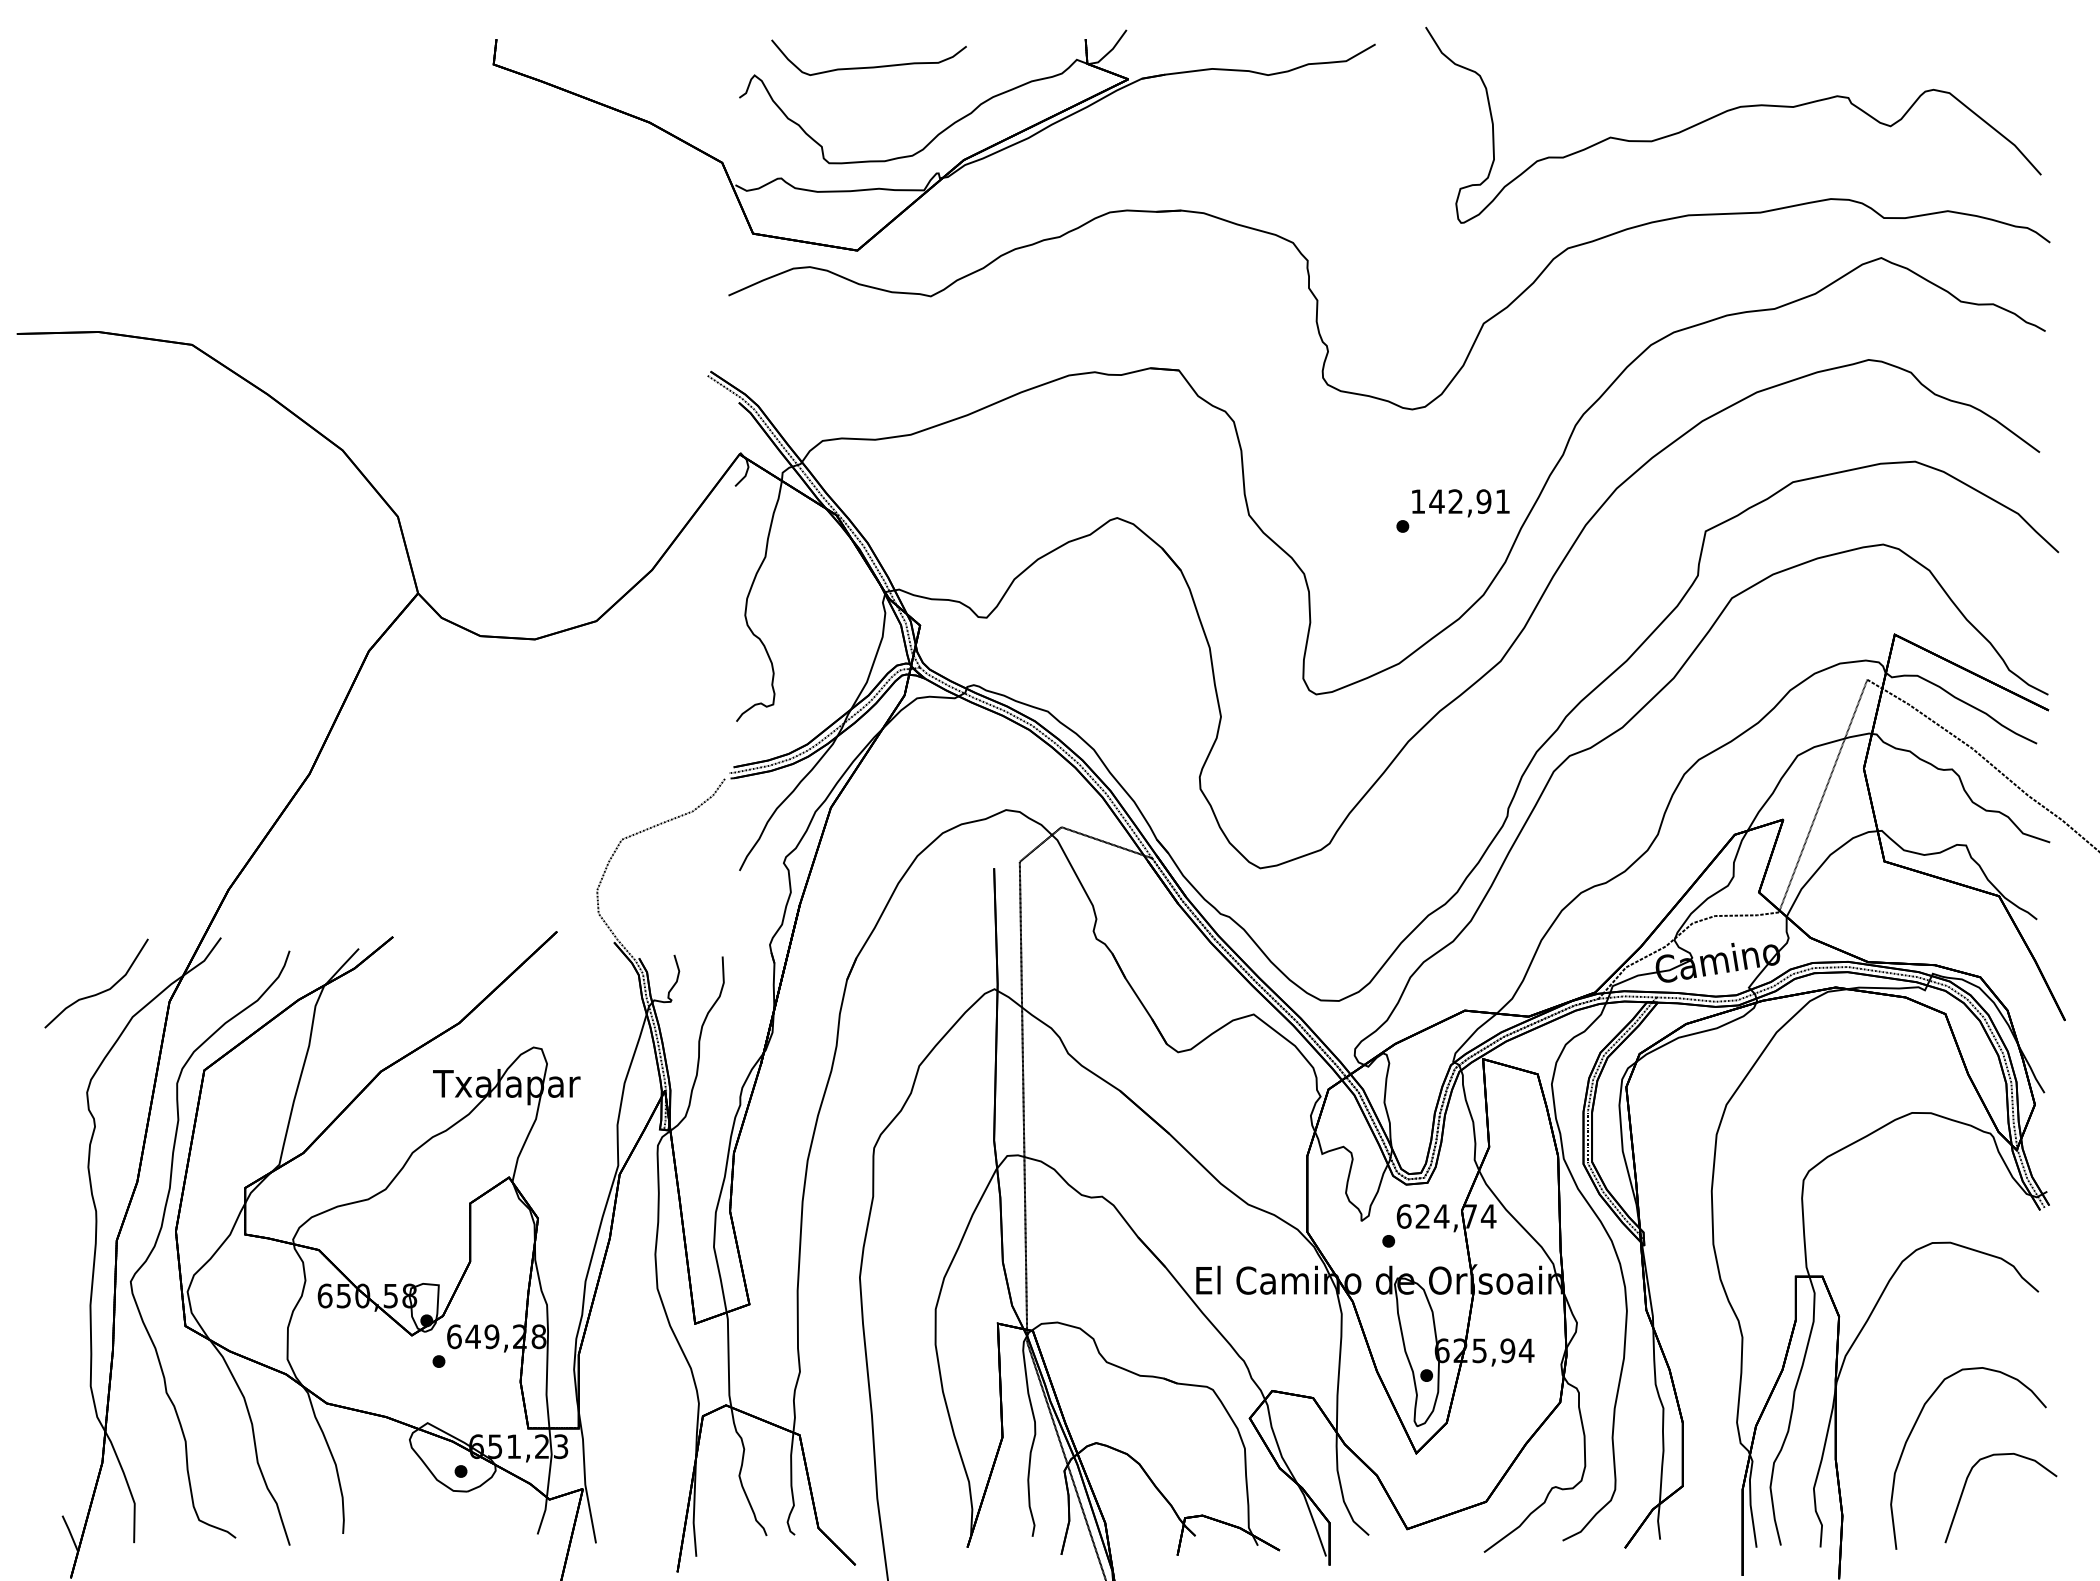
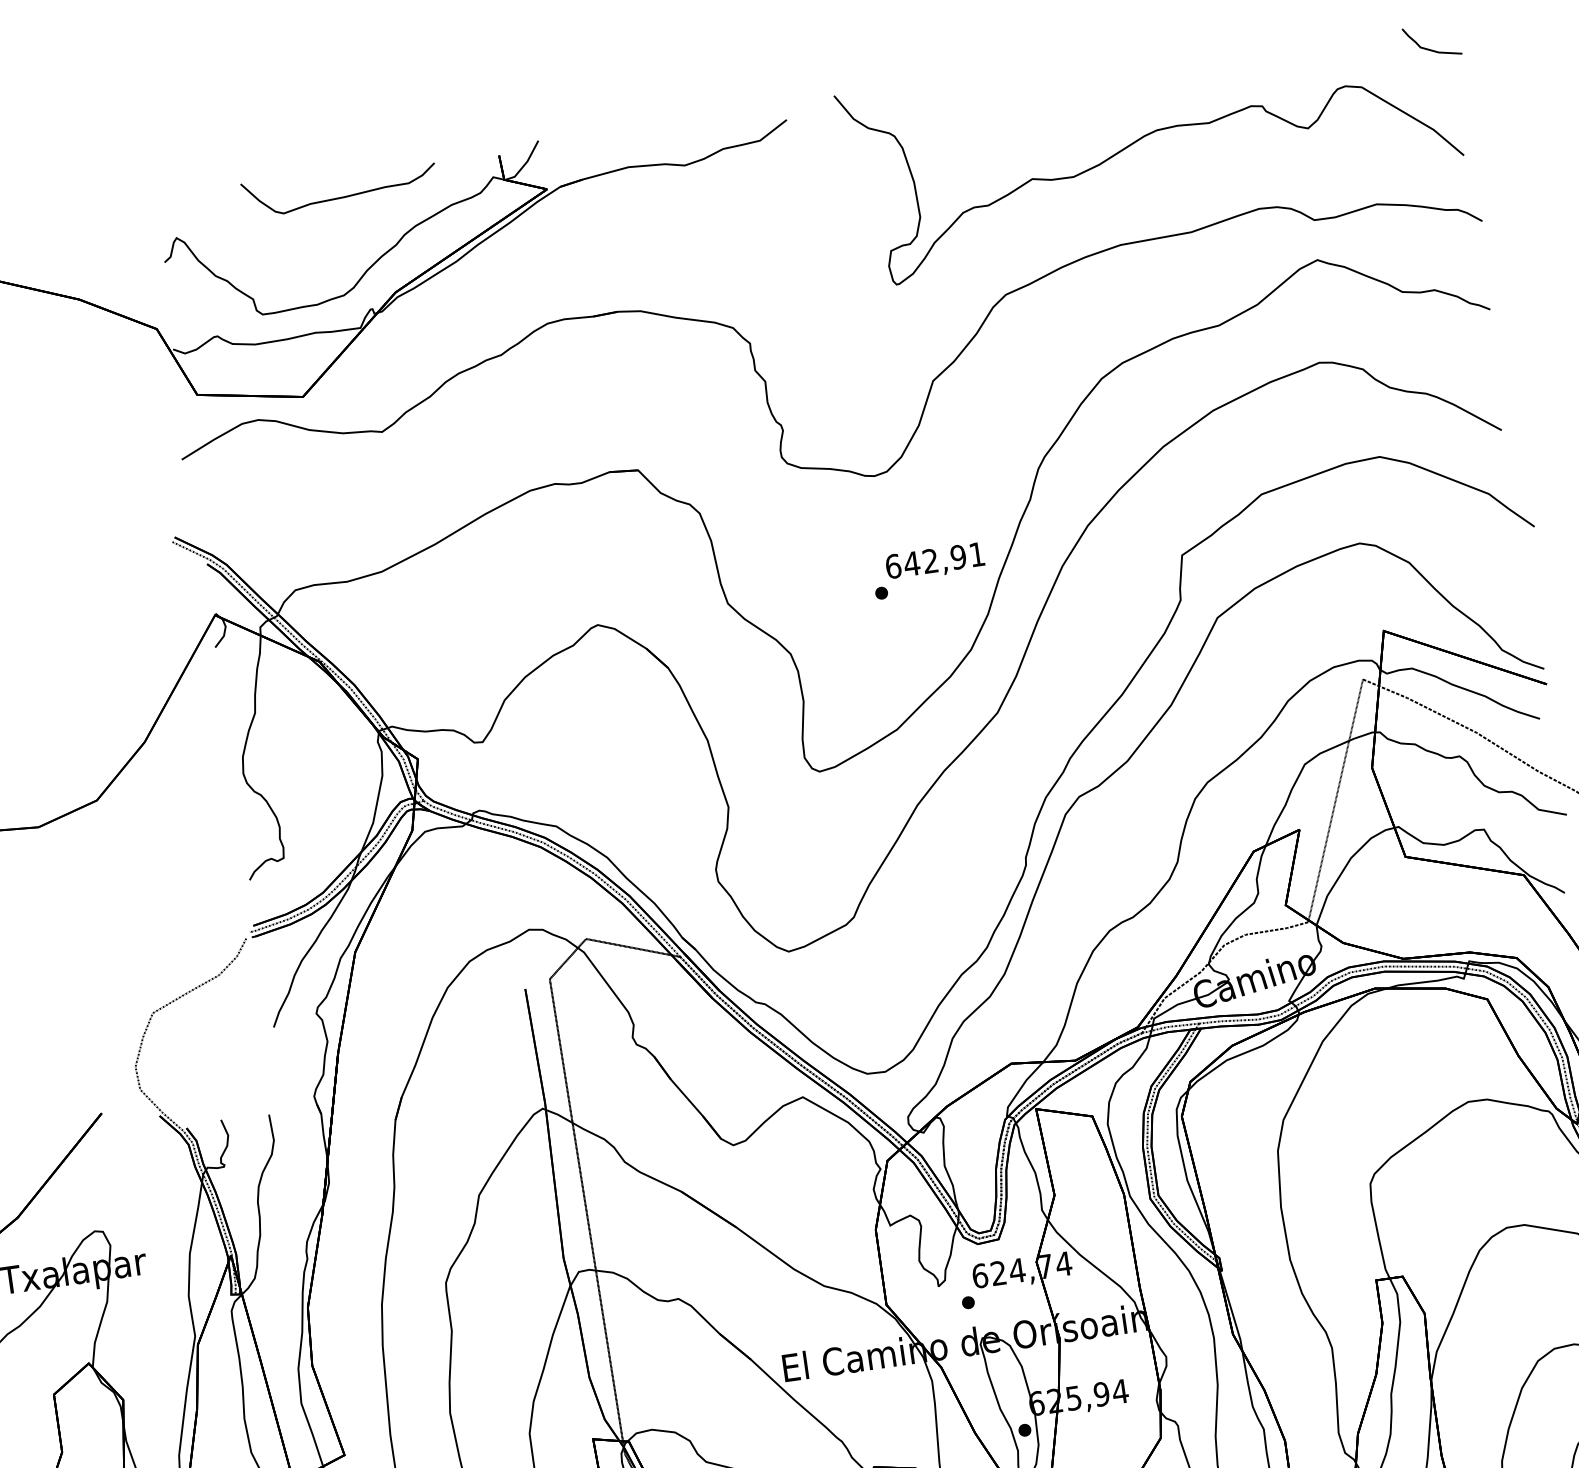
part: (2022, 64) -> (1429, 48), added
part: (868, 66) -> (340, 196), moved
text: (1418, 501) -> (893, 566), 142,91 -> 642,91

